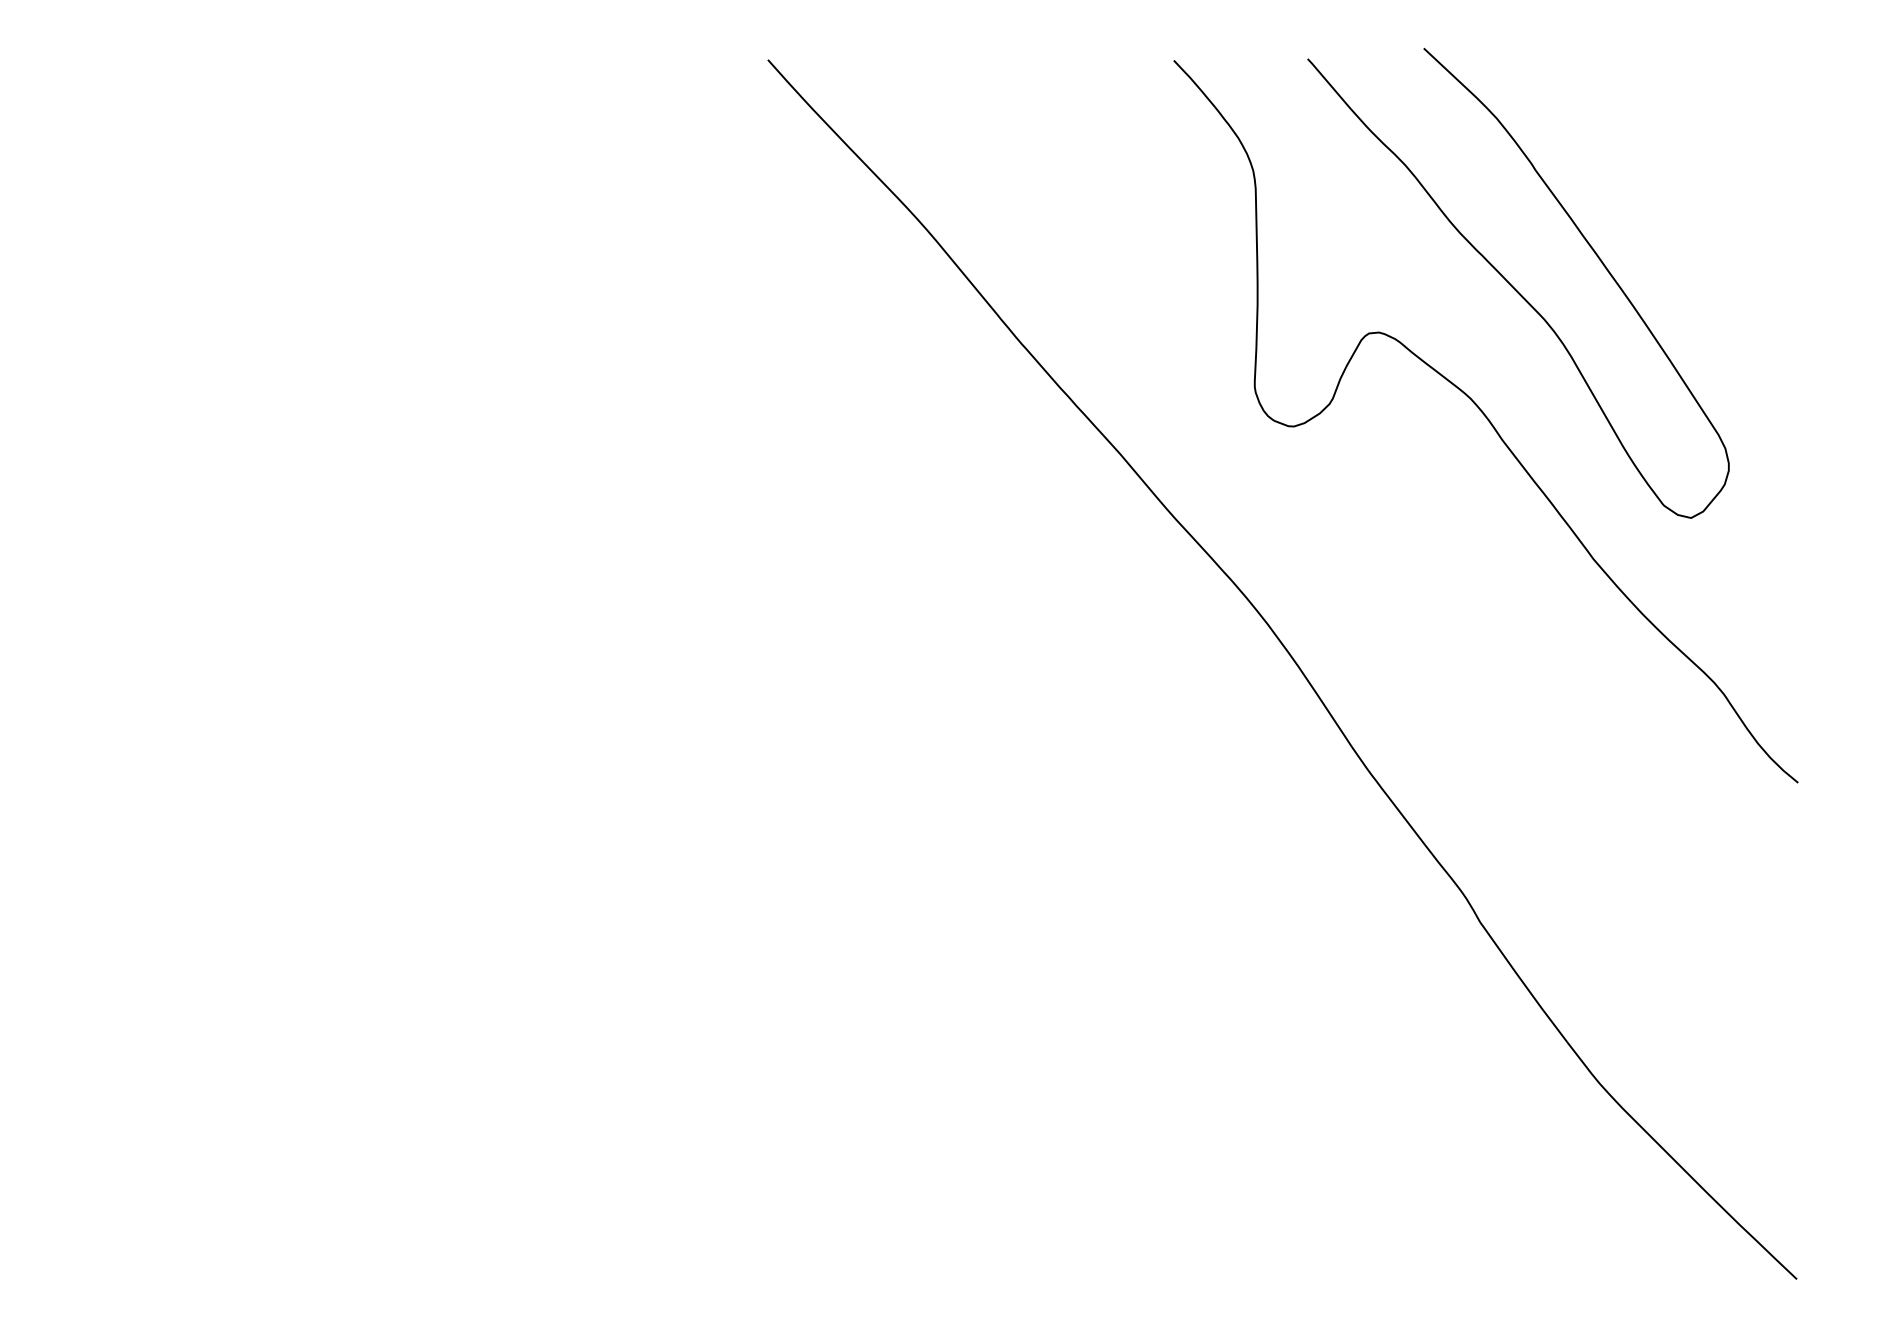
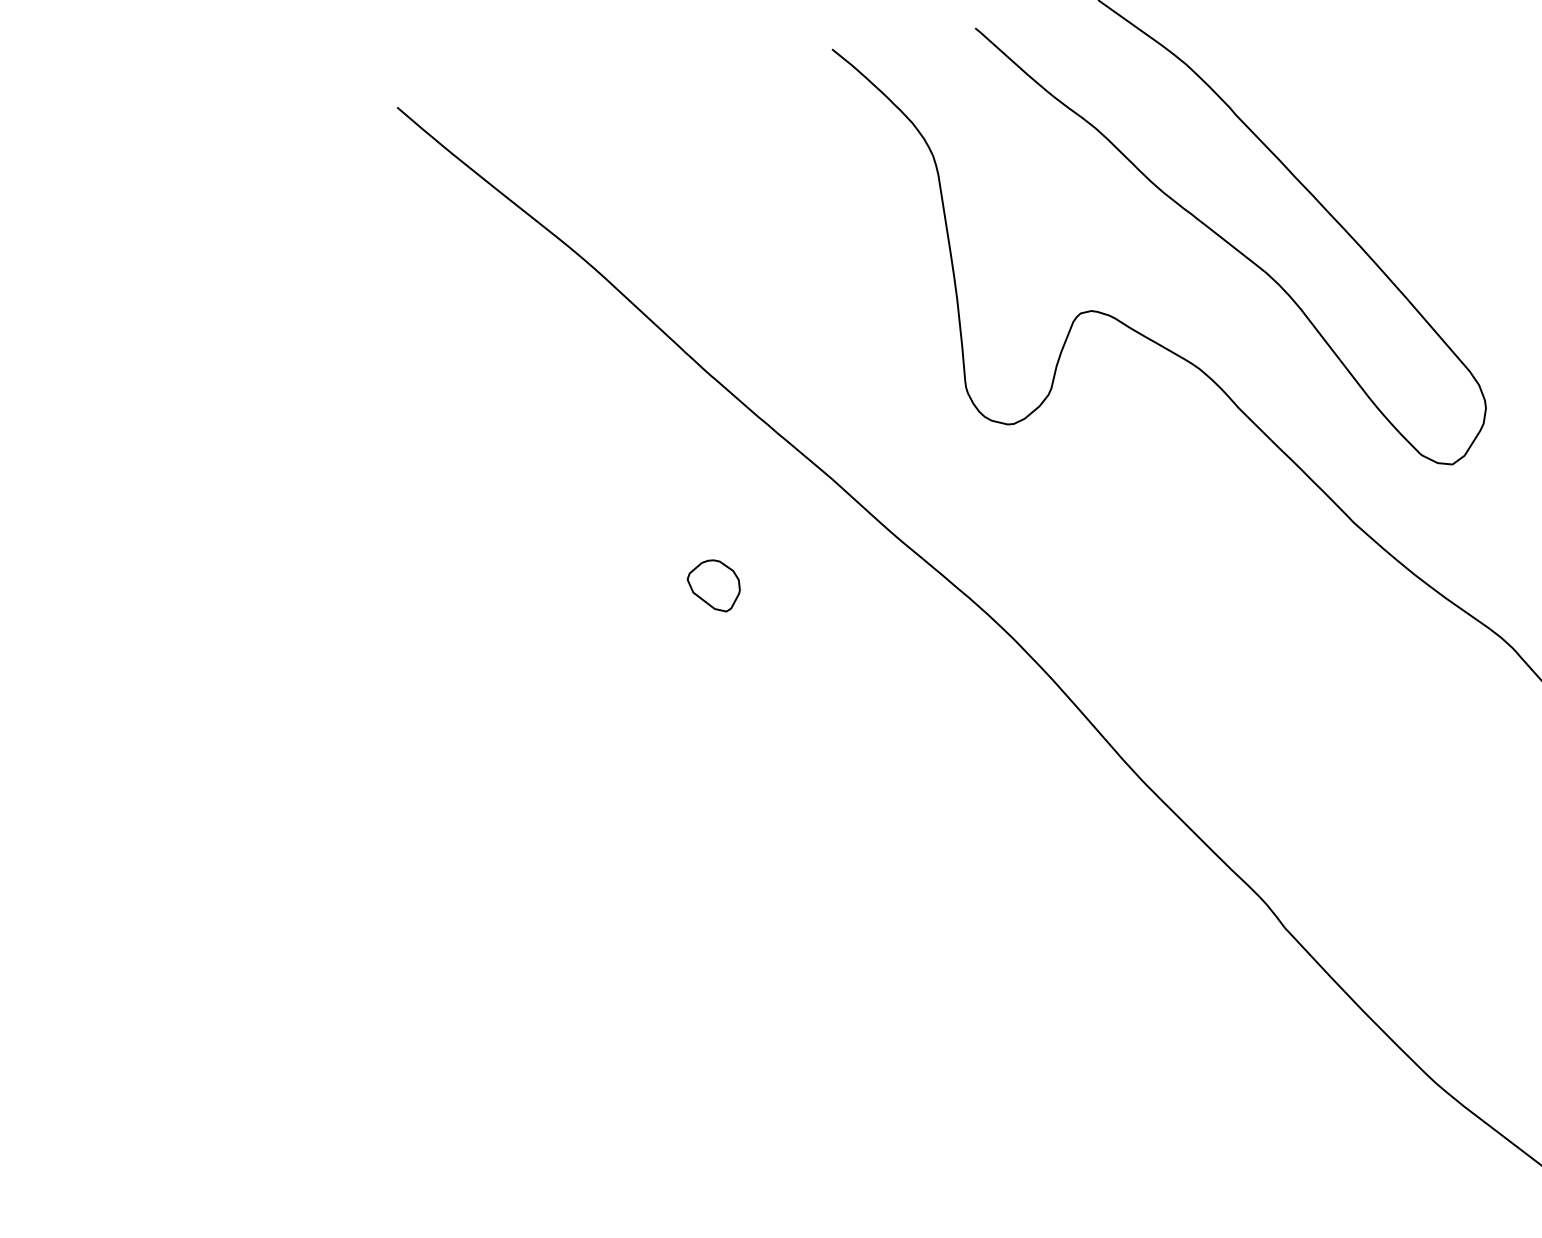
part: (998, 538) -> (713, 586), added

